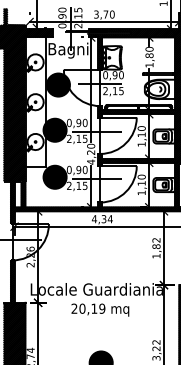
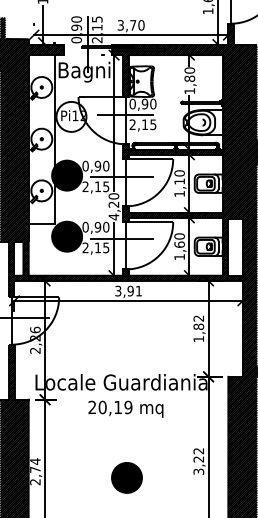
fill: (58, 84) -> (71, 116), removed
text: (141, 183) -> (179, 244), 1,10 -> 1,60
text: (102, 218) -> (128, 290), 4,34 -> 3,91

